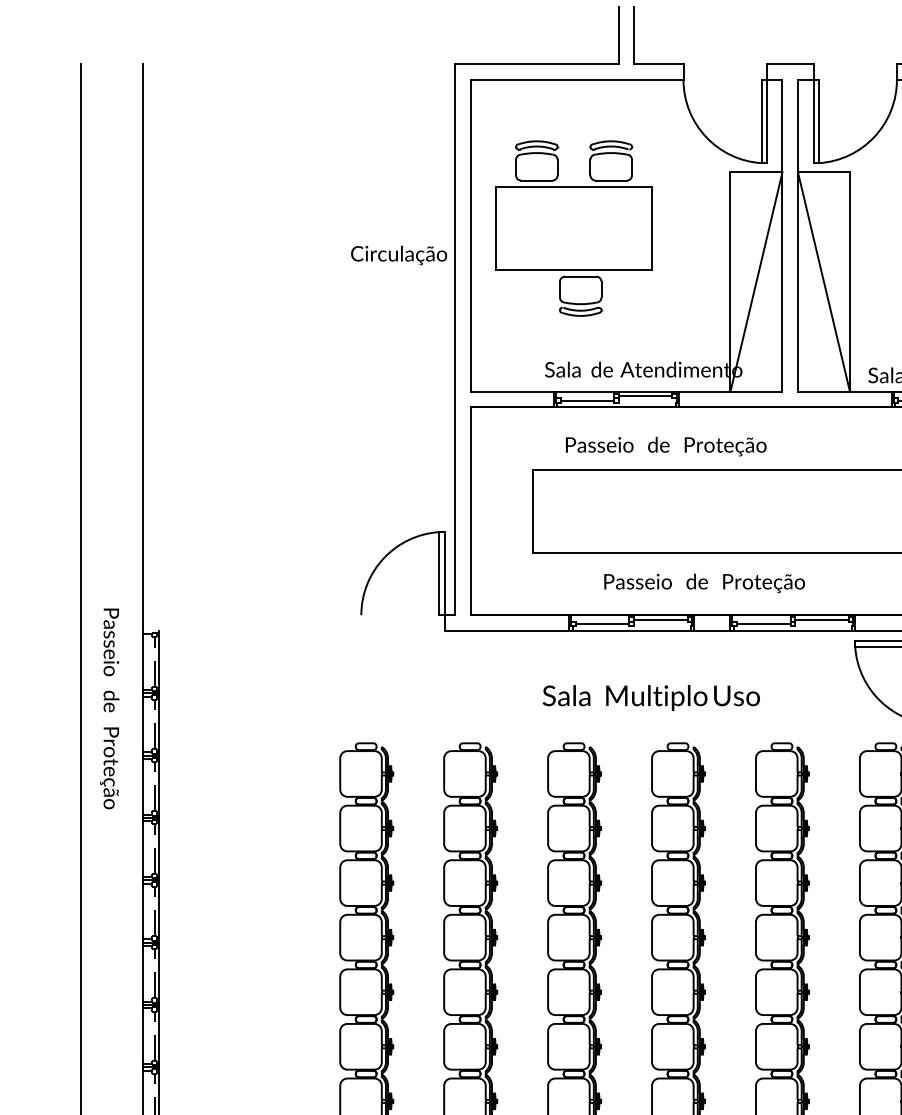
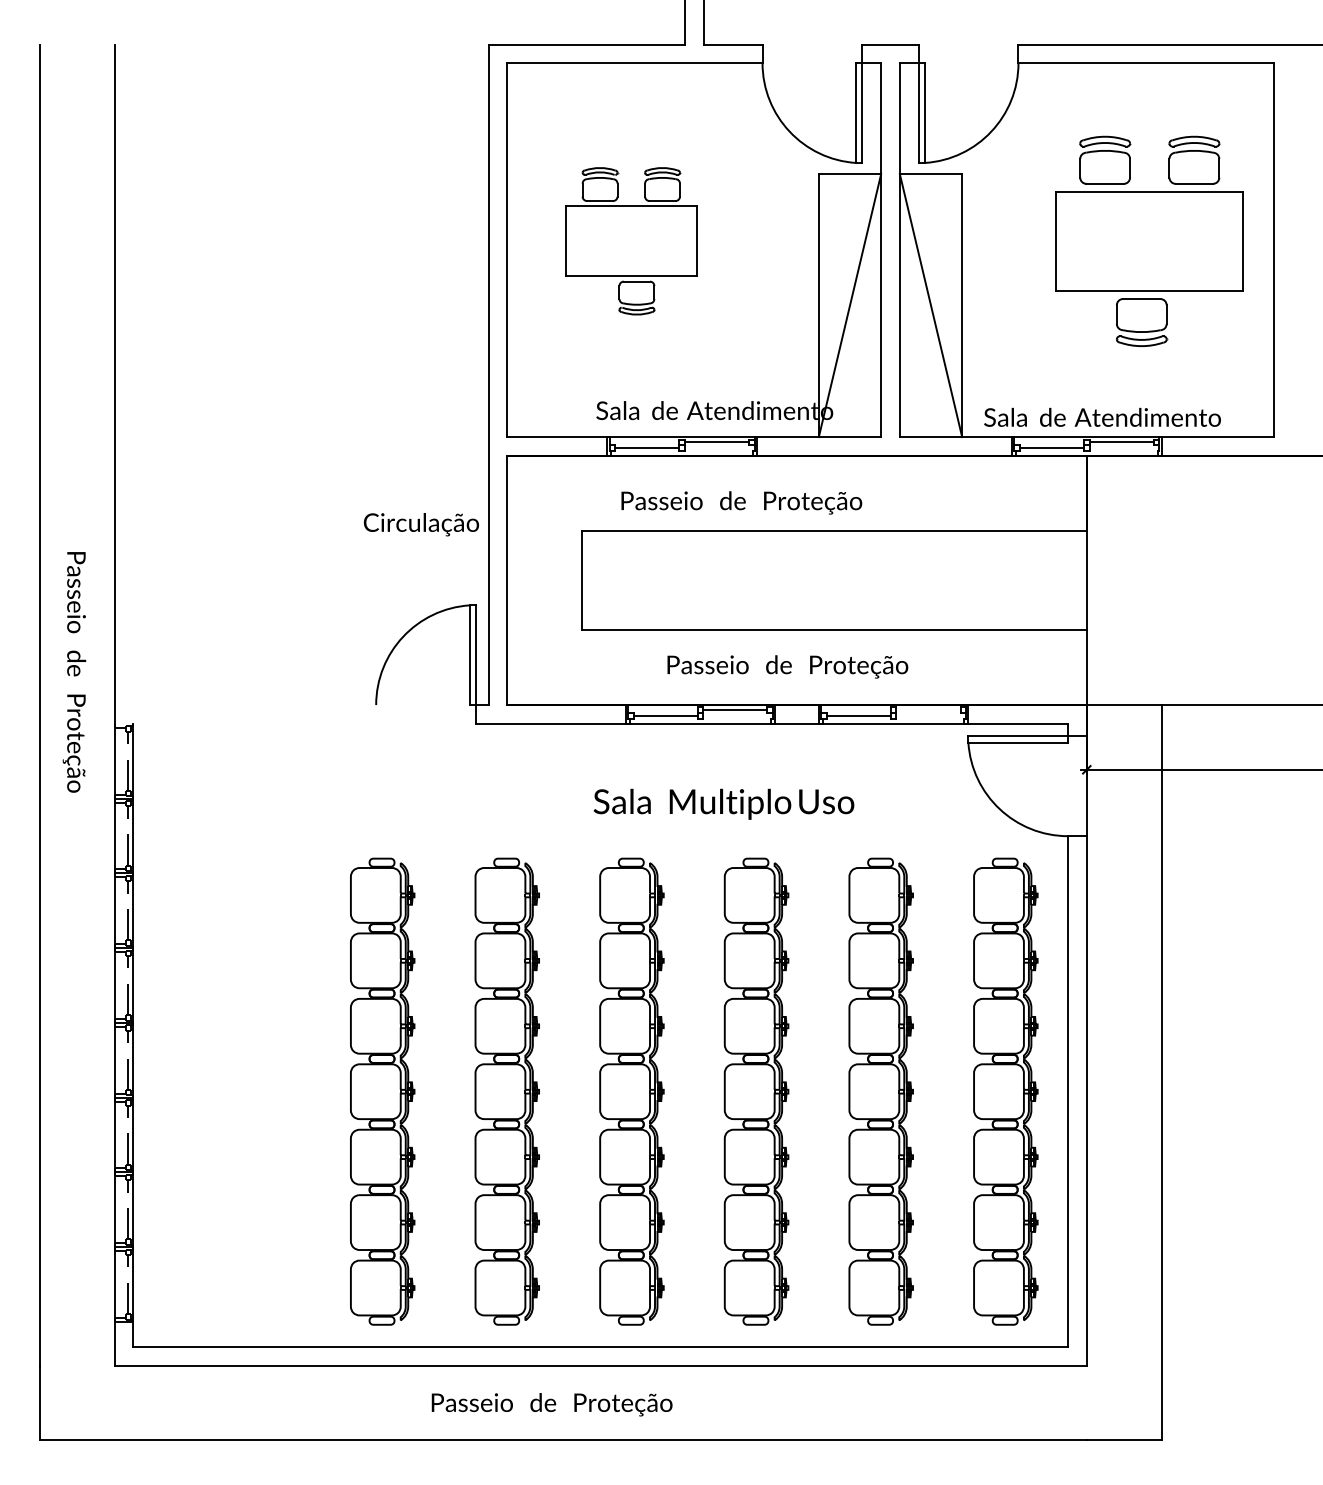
part: (574, 227) -> (631, 240), size x0.7
text: (398, 255) -> (420, 524), moved
line: (821, 619) -> (928, 710), removed
text: (109, 708) -> (74, 672), moved

